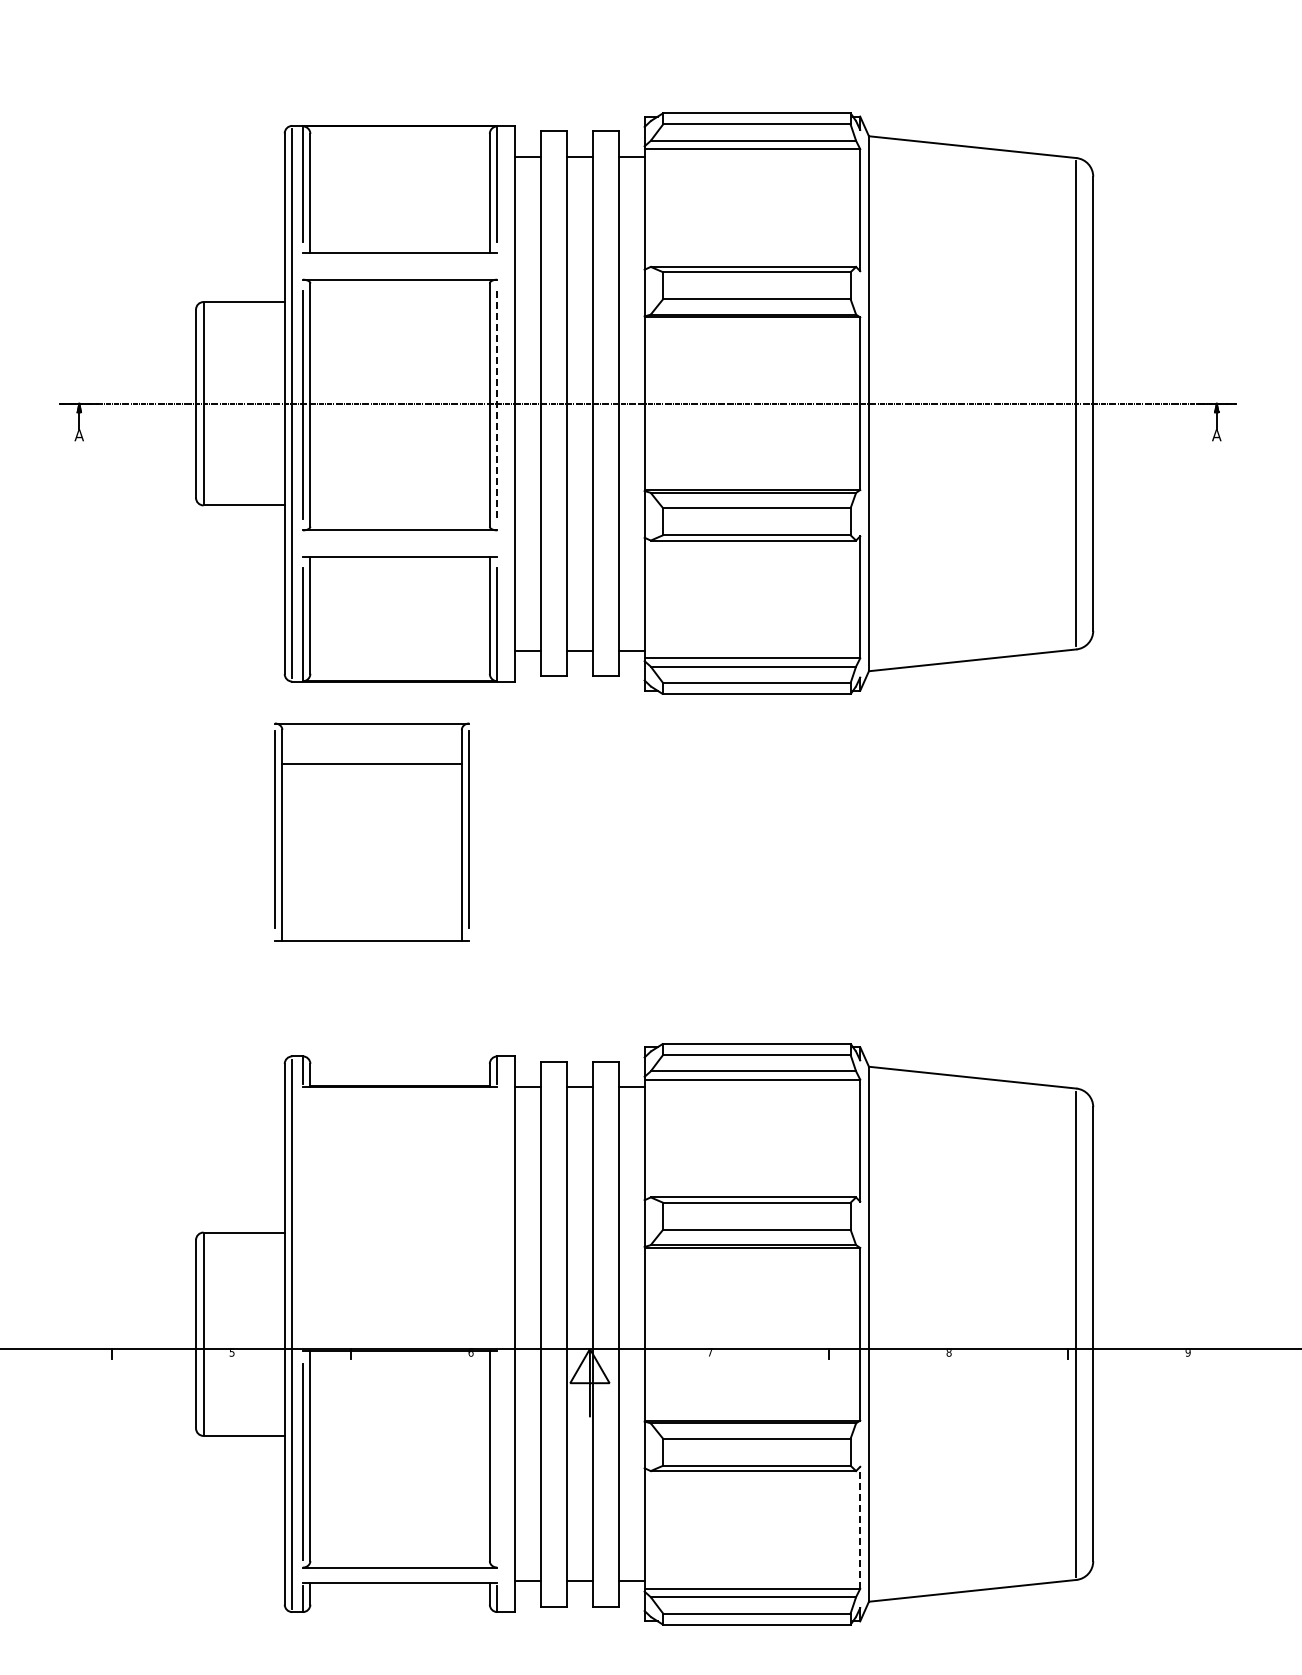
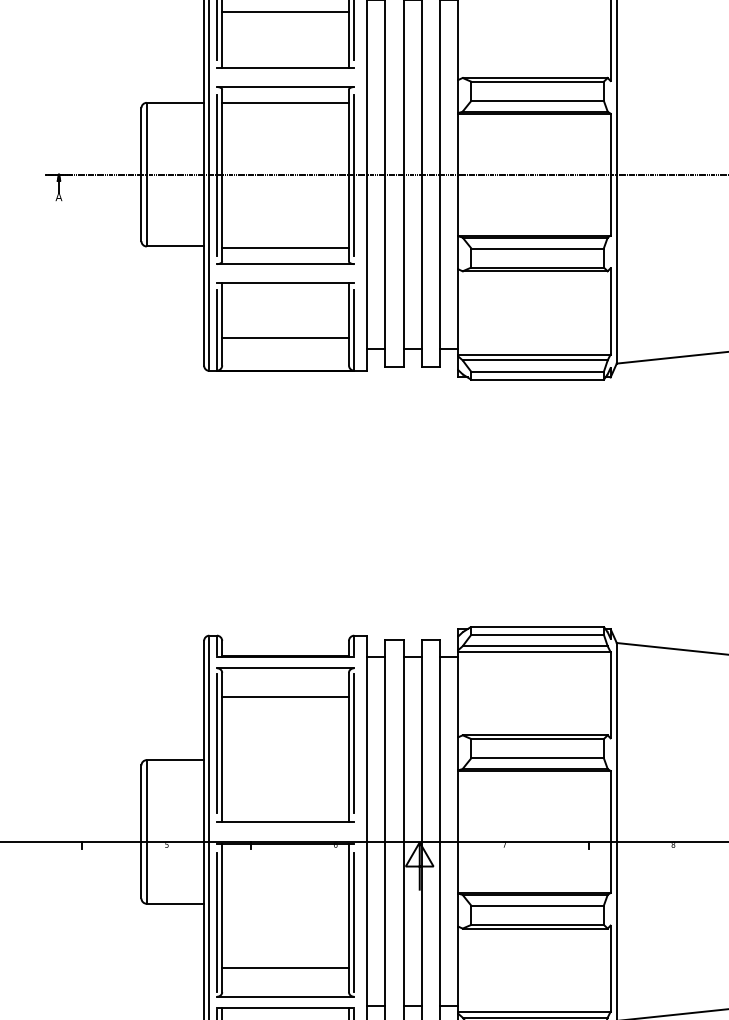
line: (399, 172) -> (285, 11), added
line: (399, 302) -> (285, 103), added
line: (497, 405) -> (354, 175), dashed -> solid
line: (399, 507) -> (285, 247), added
line: (399, 634) -> (285, 337), added
part: (371, 831) -> (285, 744), moved
line: (497, 1462) -> (354, 922), added
line: (399, 1527) -> (285, 968), added
line: (860, 1527) -> (610, 968), dashed -> solid

